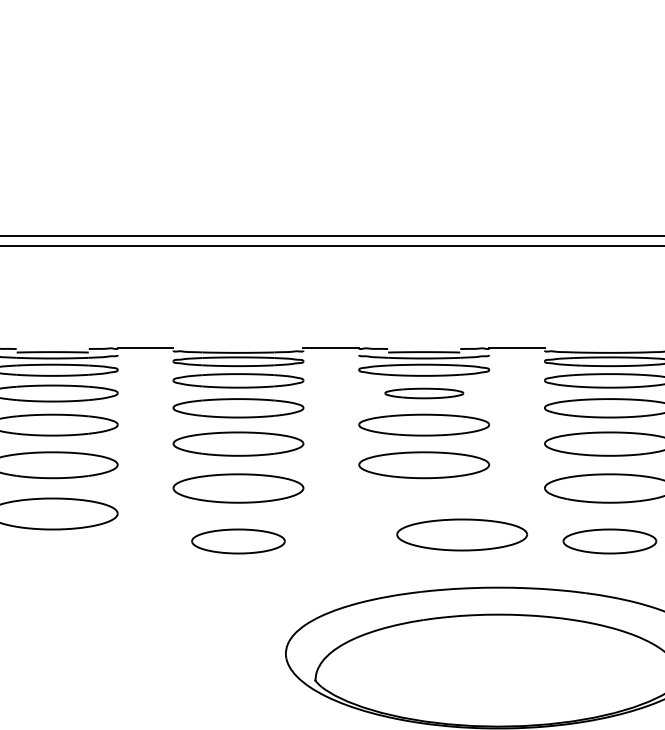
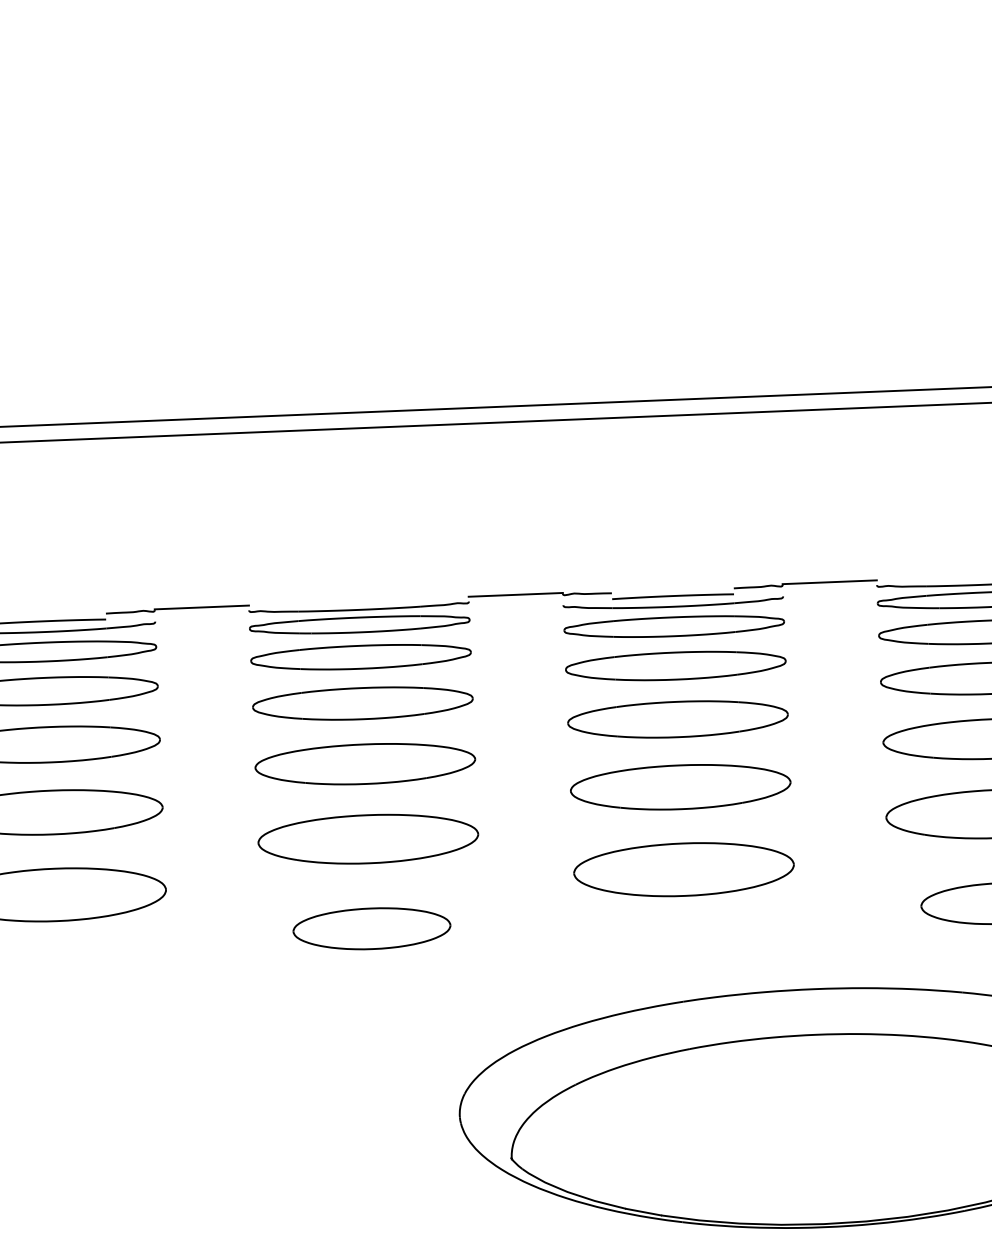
part: (424, 393) -> (676, 665), size x1.67
part: (462, 534) -> (684, 868), moved

